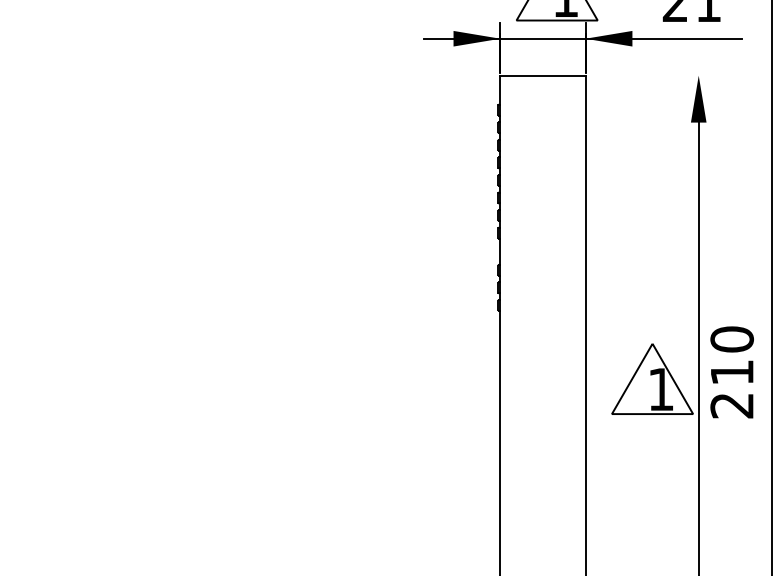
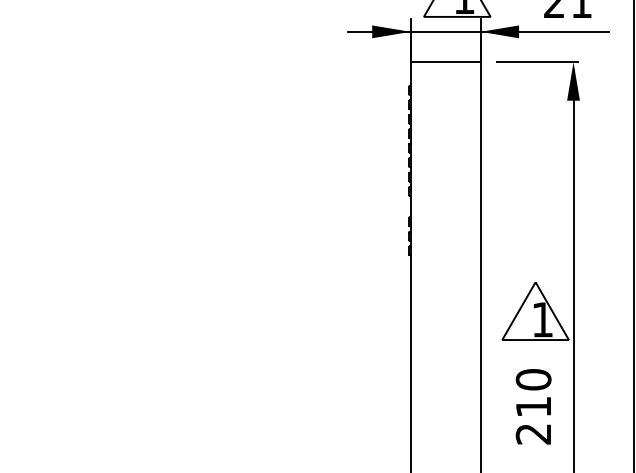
line: (654, 75) -> (537, 62), added
text: (731, 372) -> (533, 406), moved

